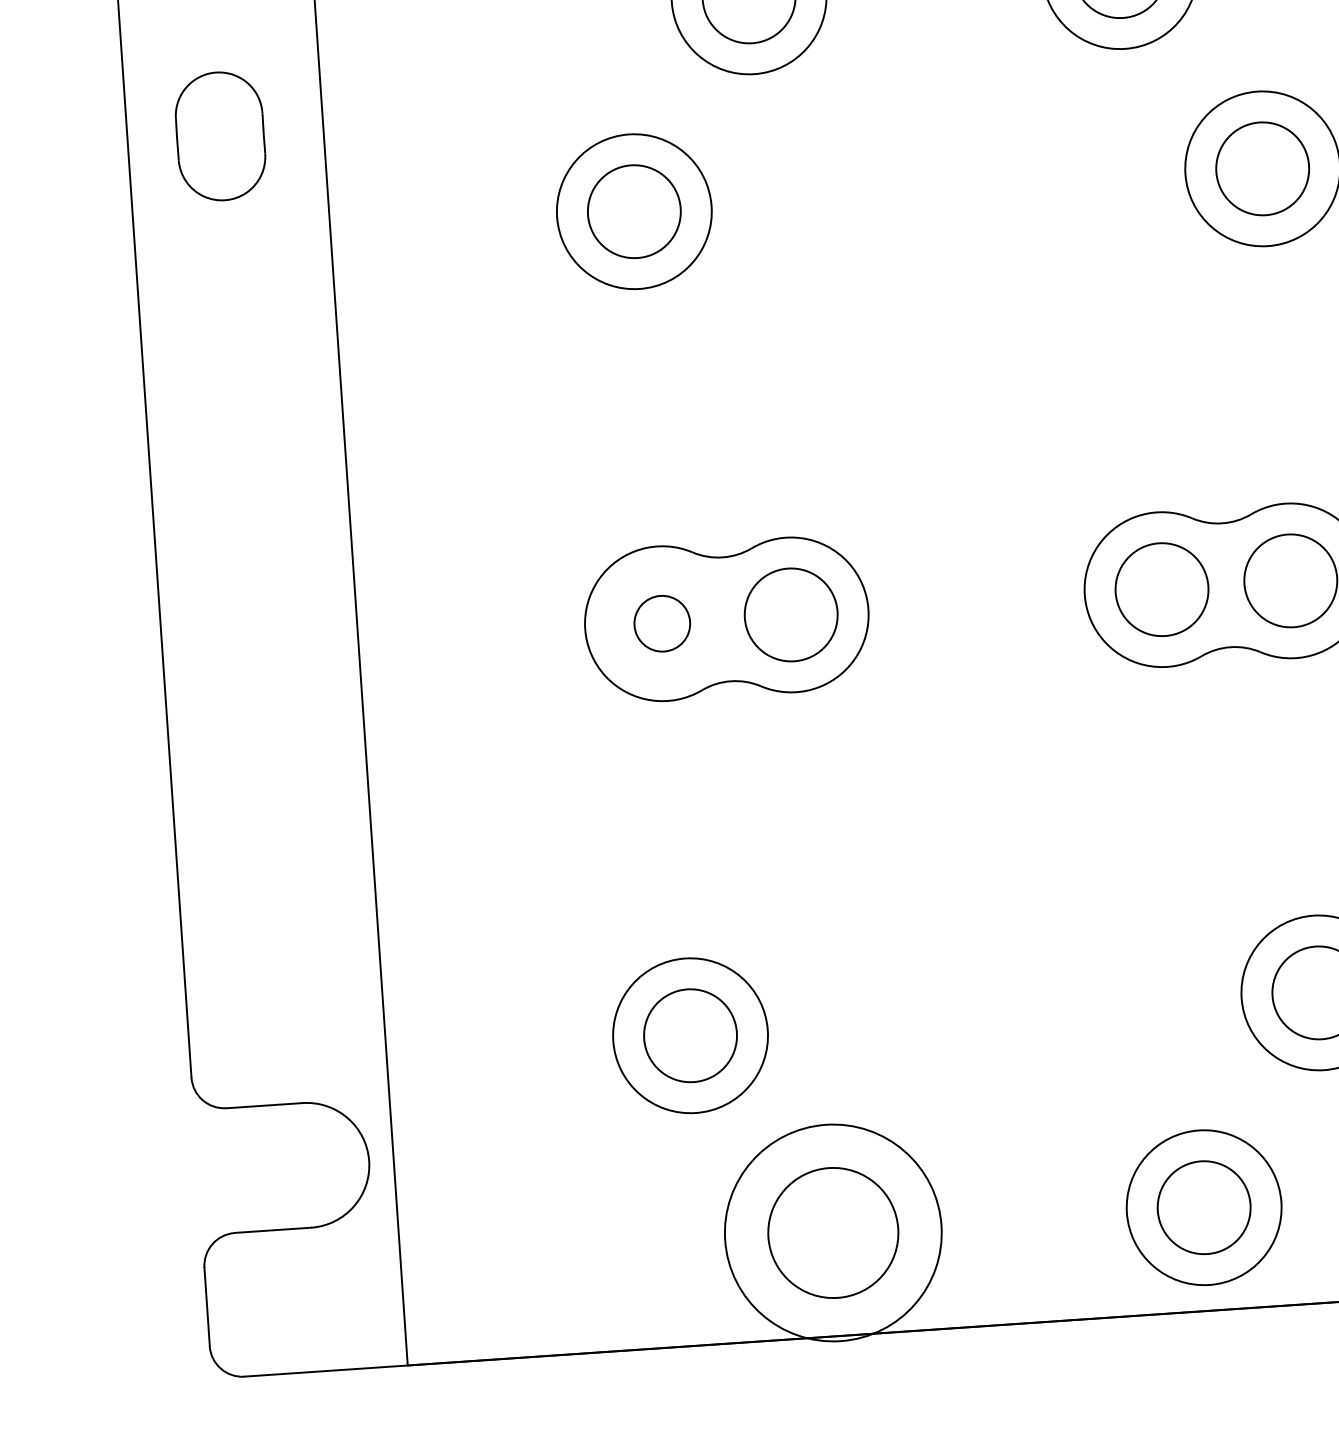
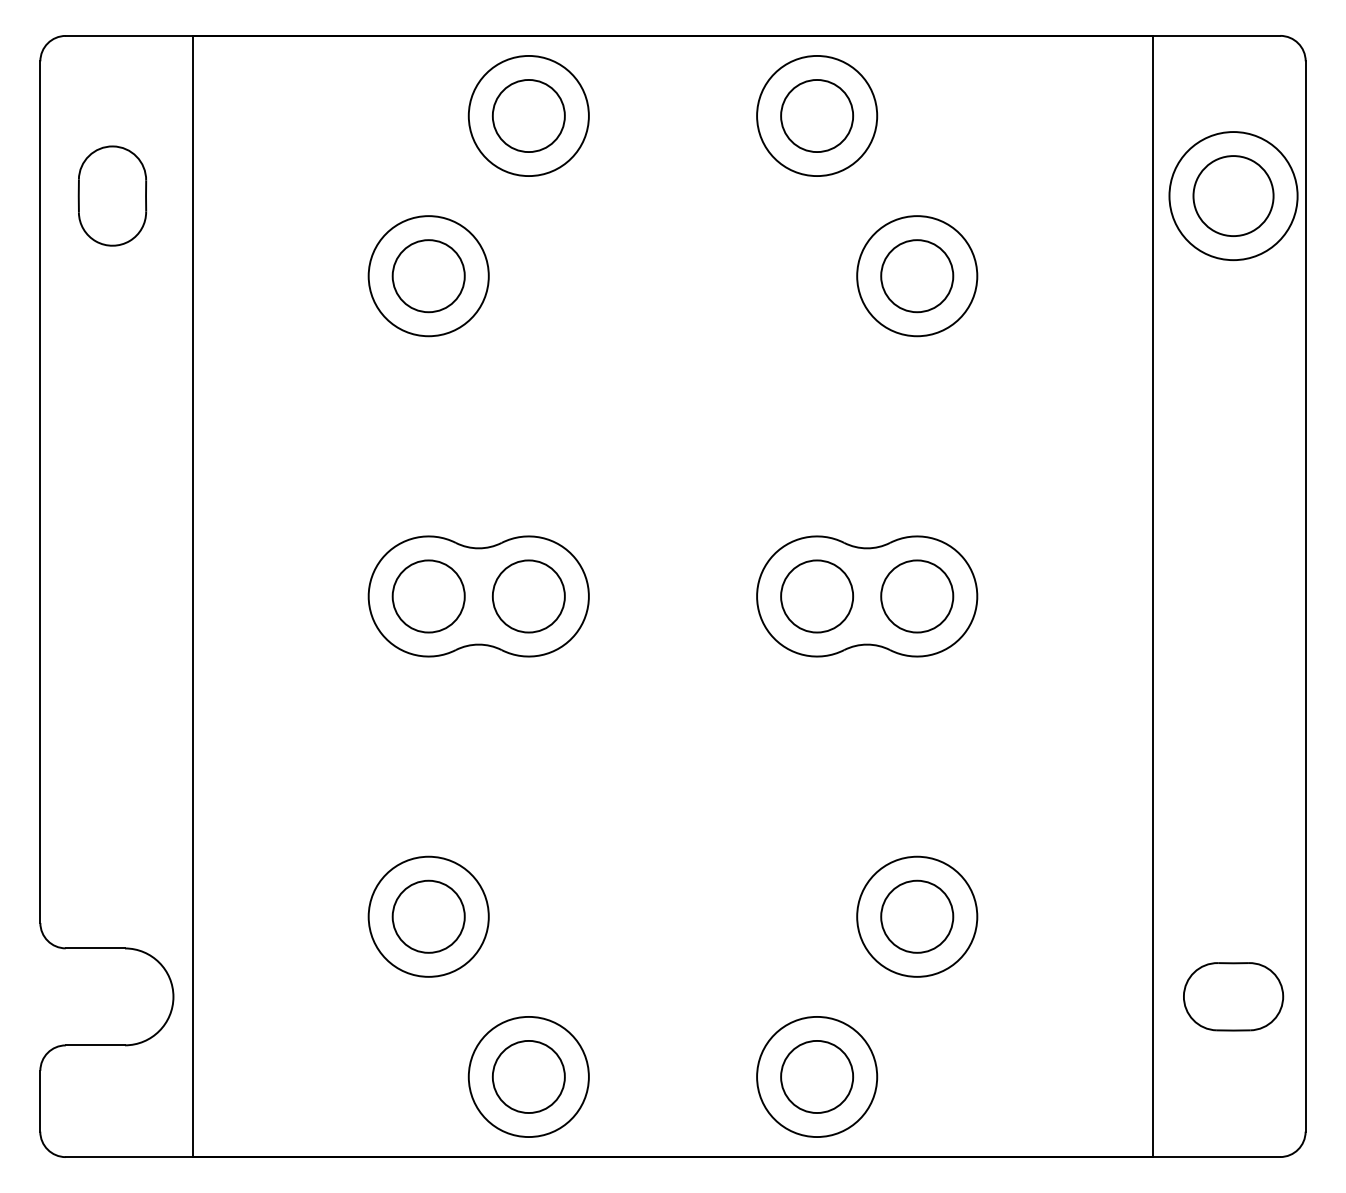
circle: (662, 623) -> (428, 596), size x1.67
circle: (832, 1232) -> (528, 1076), size x0.71
circle: (832, 1232) -> (528, 1076), size x0.71

